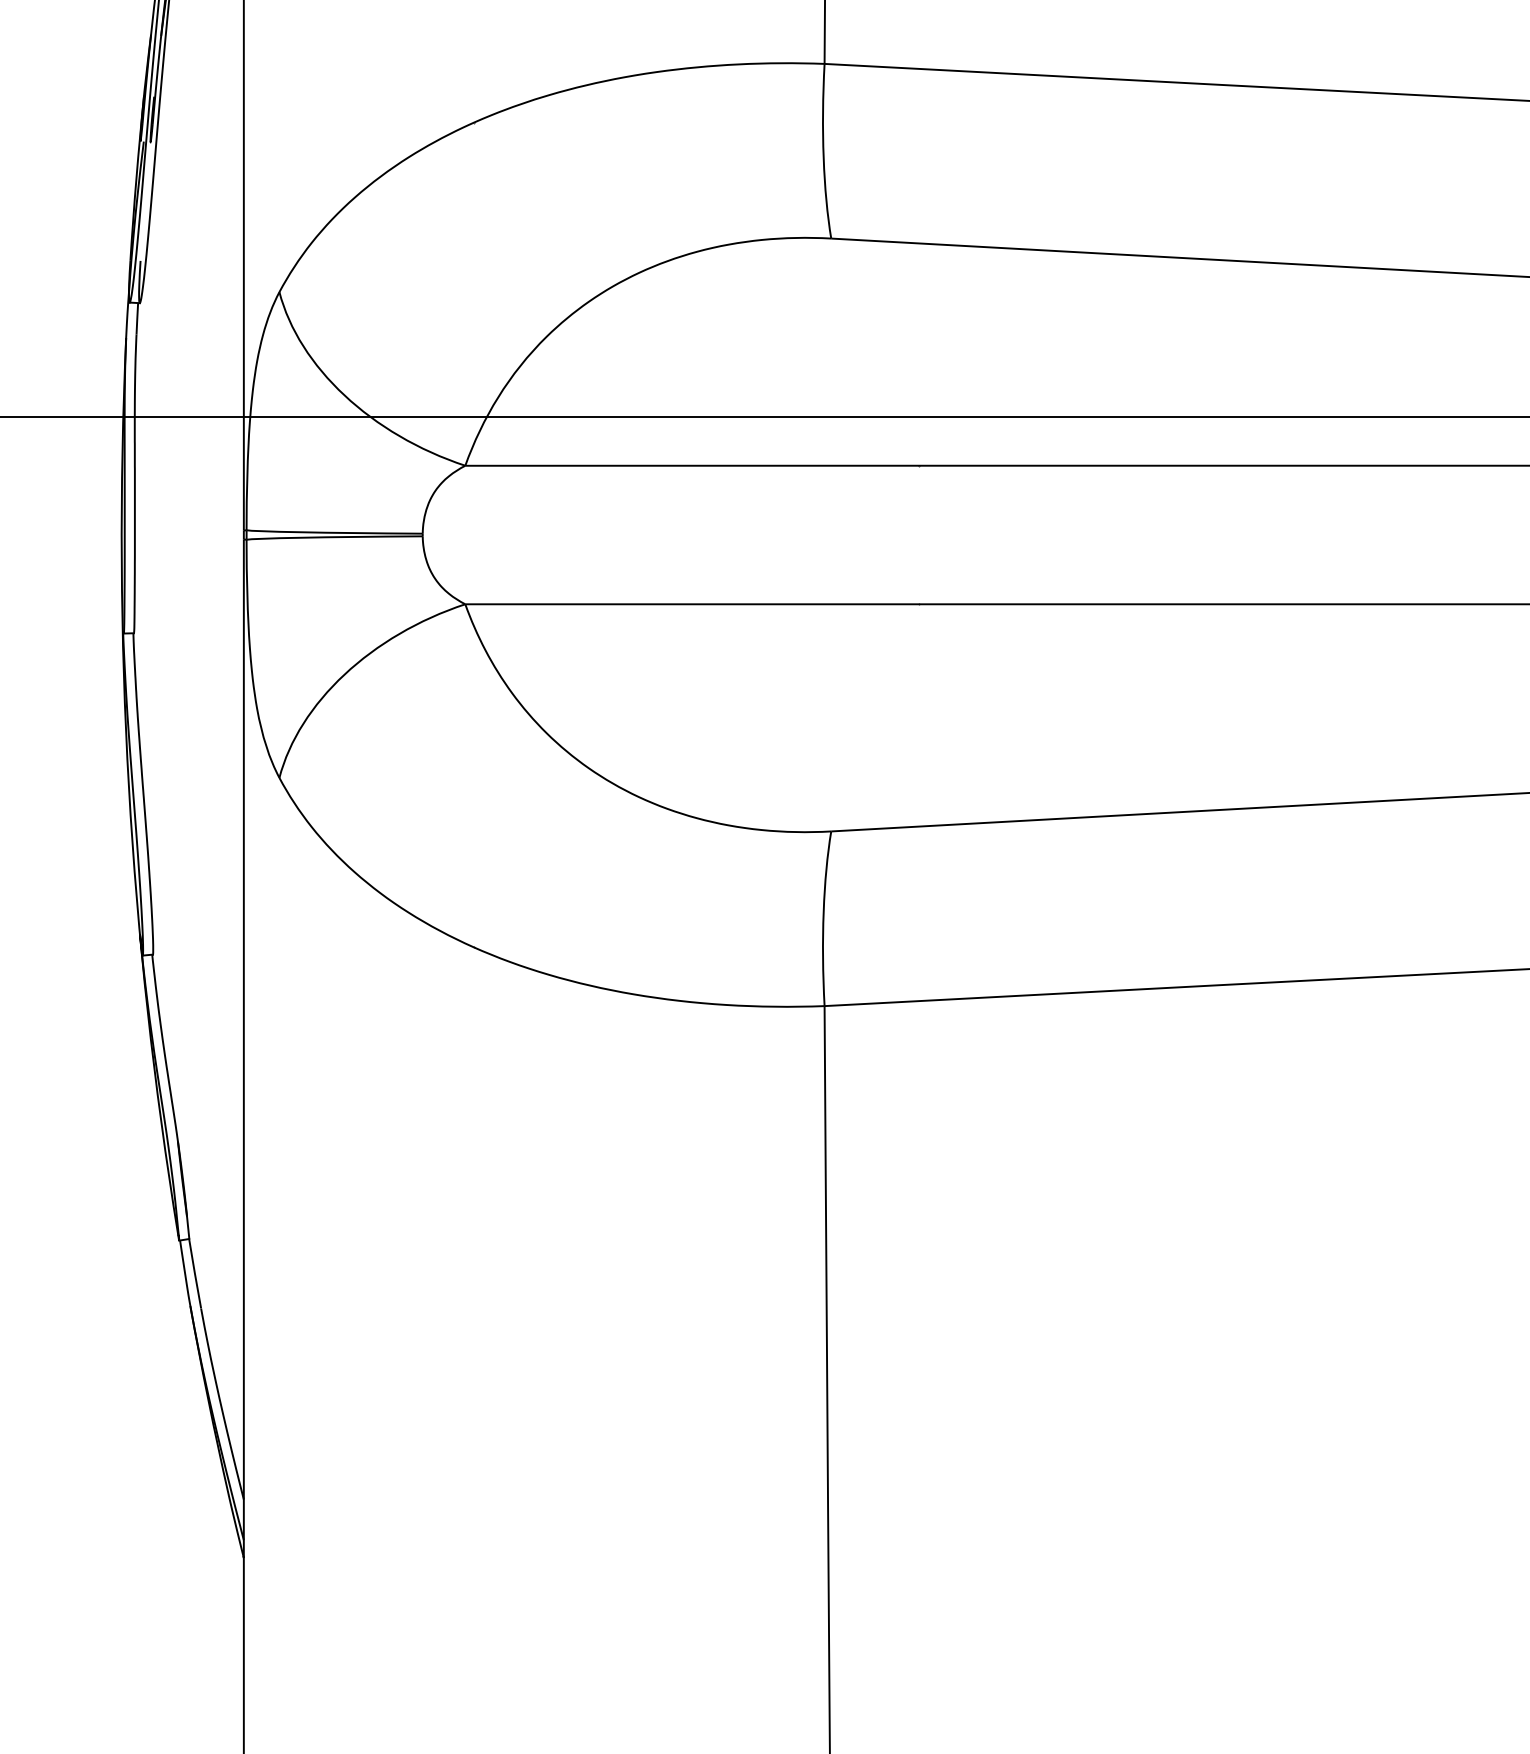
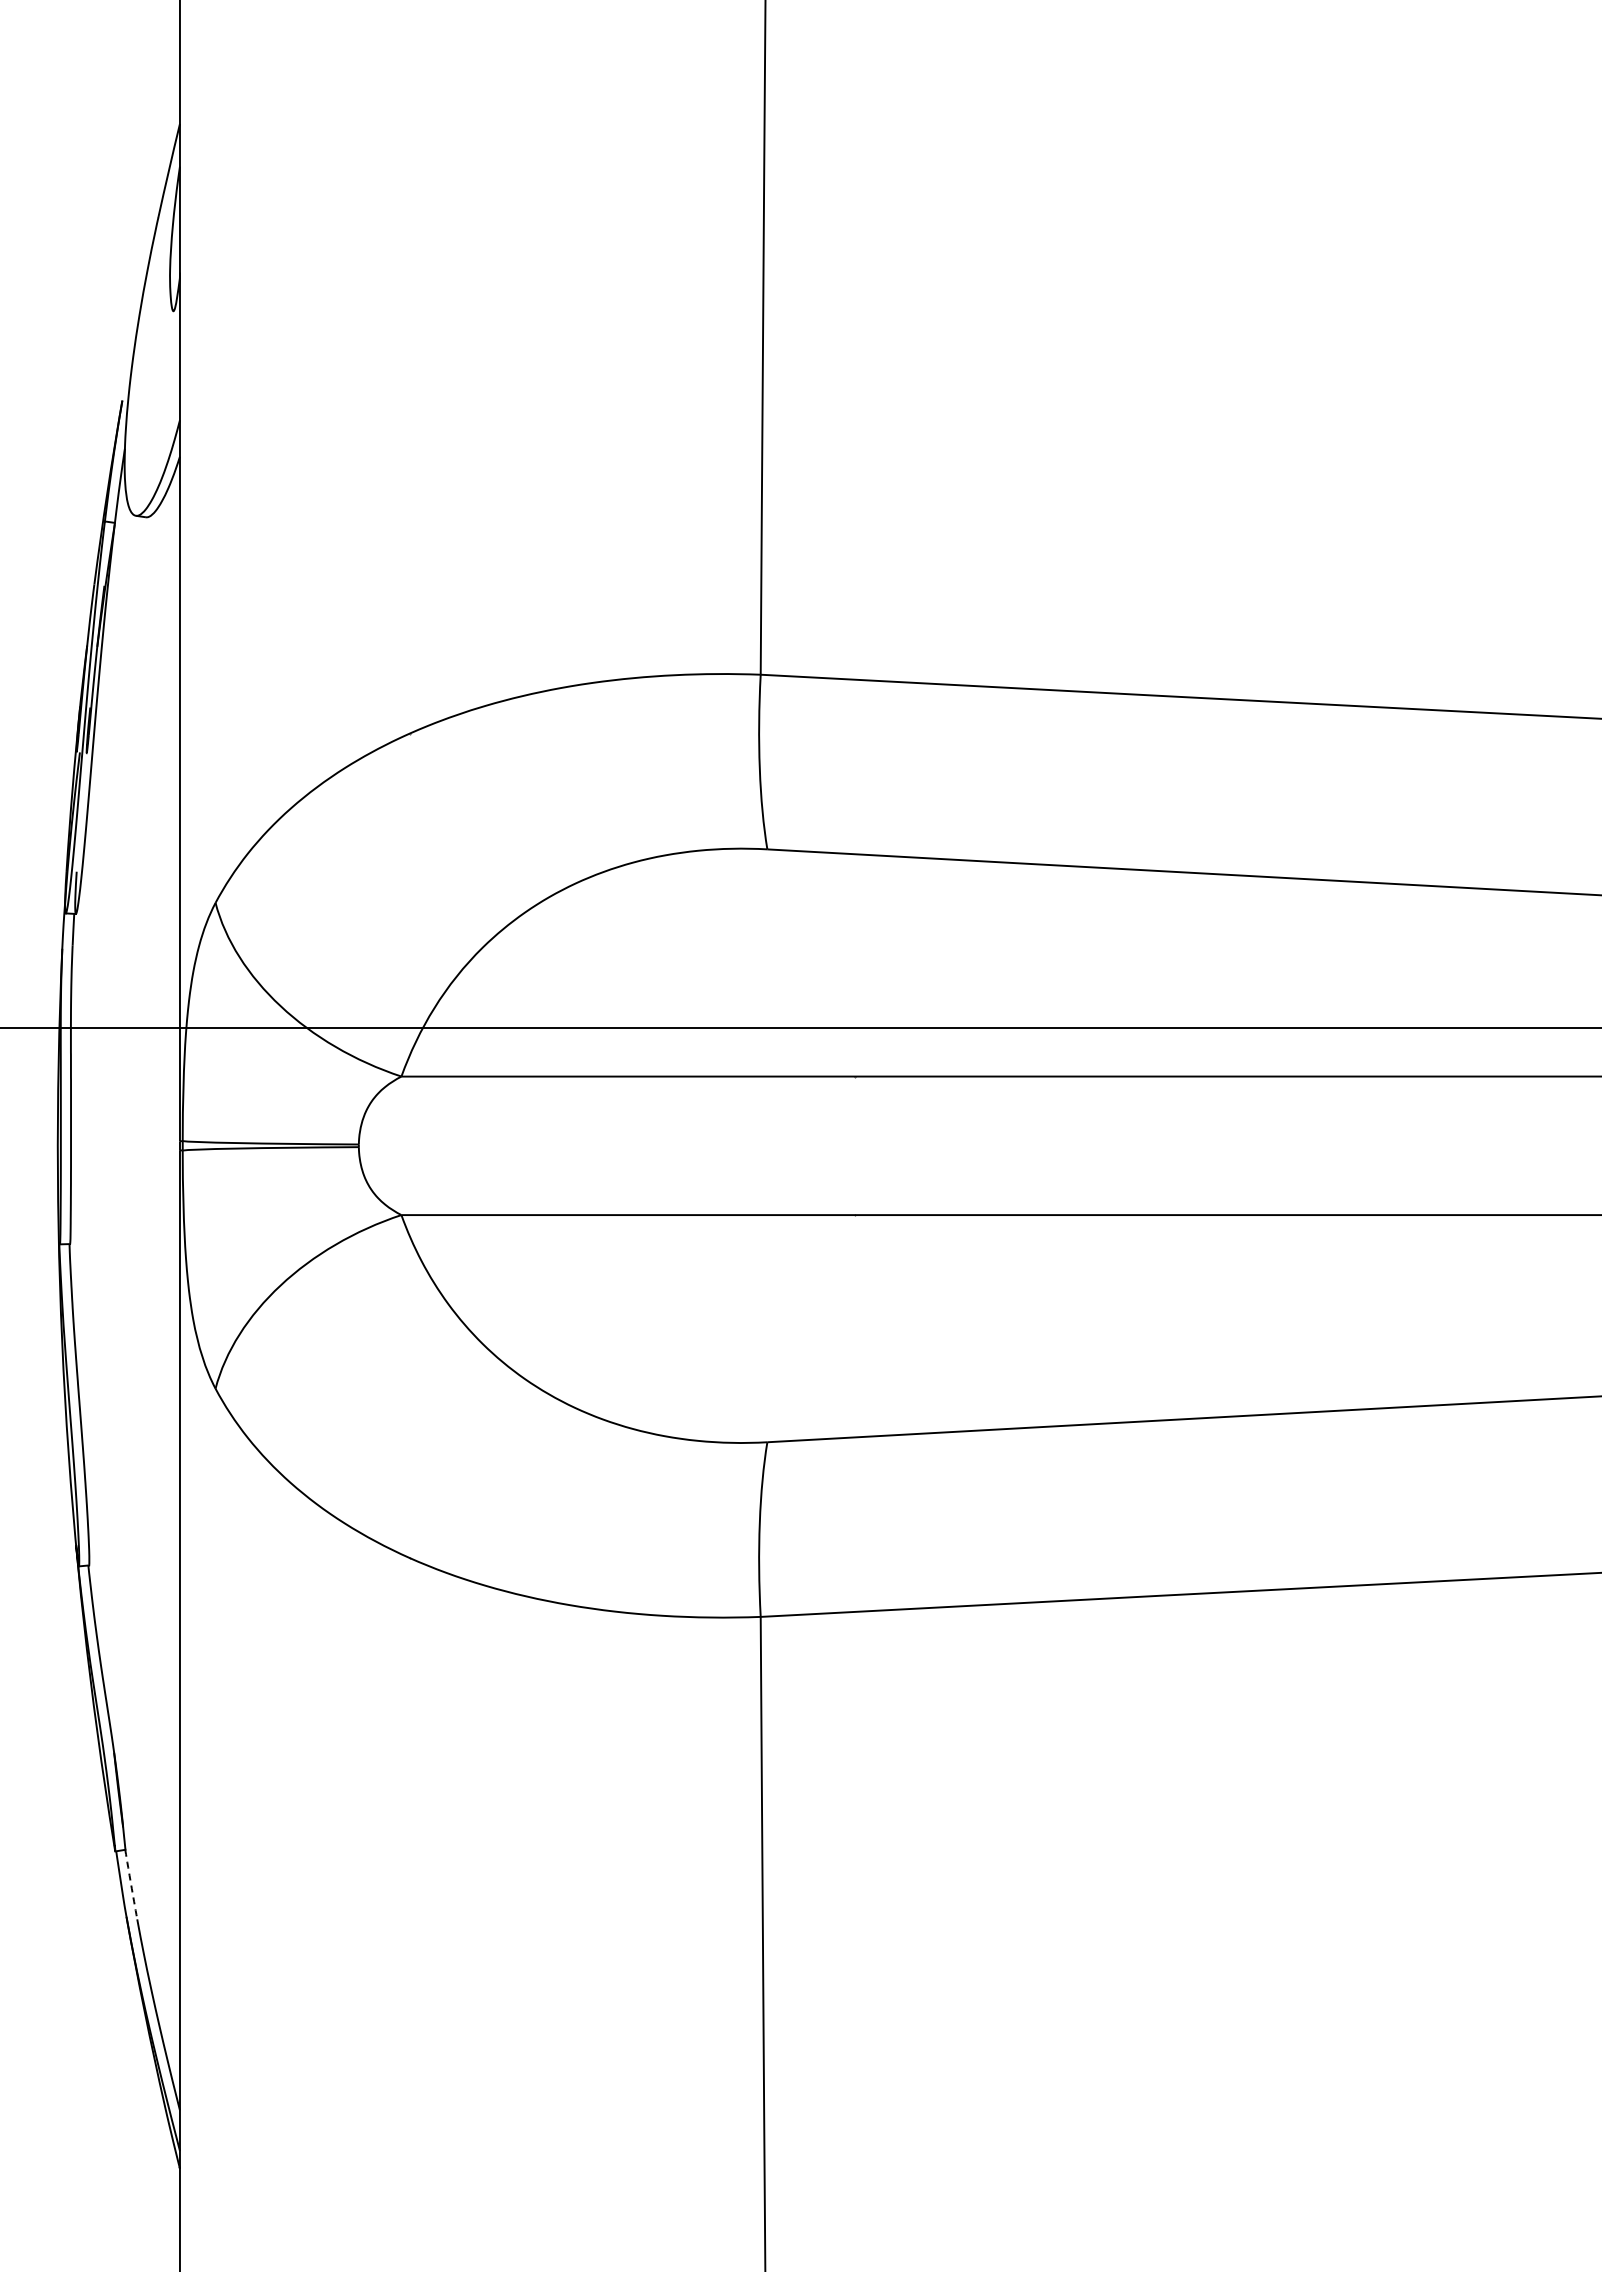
arc: (195, 1273) -> (131, 1884), solid -> dashed

